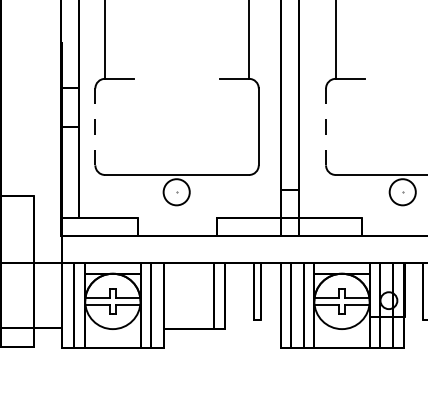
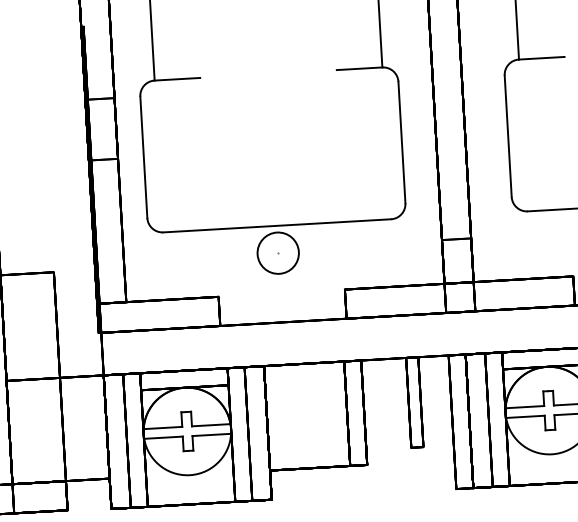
line: (95, 127) -> (144, 158), dashed -> solid
line: (326, 127) -> (508, 137), dashed -> solid

